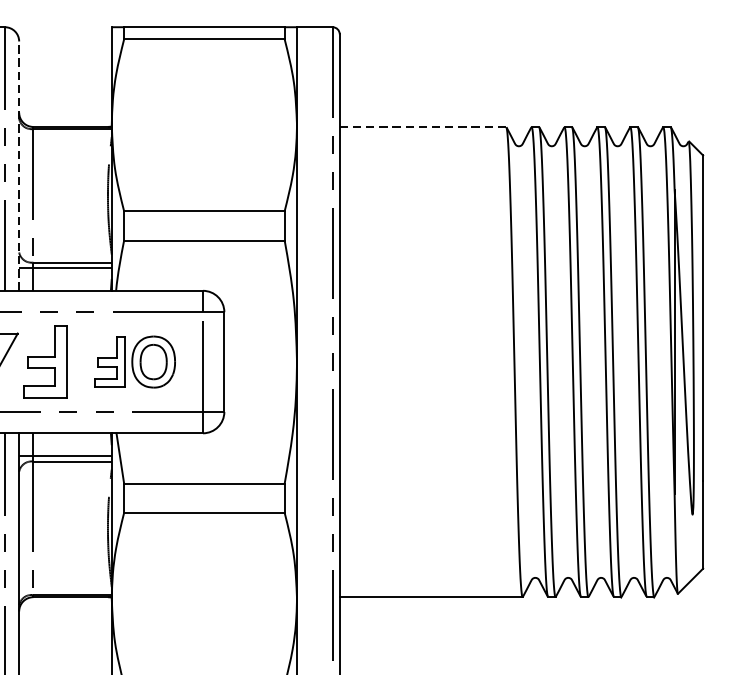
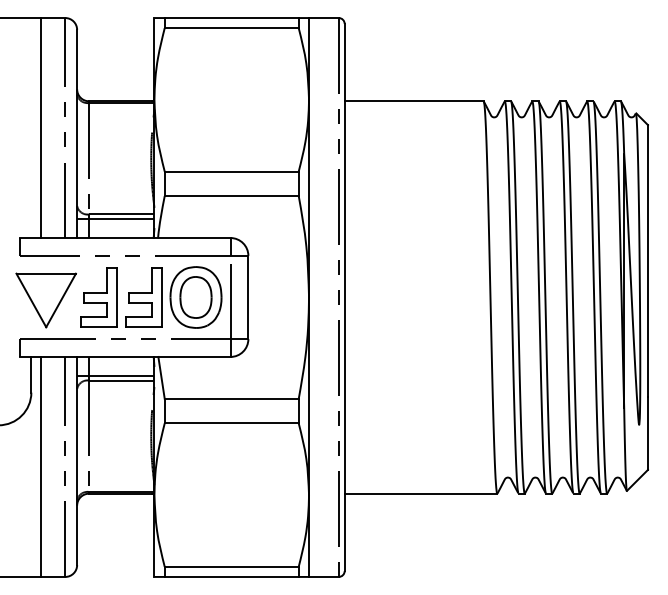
line: (422, 127) -> (413, 101), dashed -> solid
line: (19, 165) -> (77, 133), dashed -> solid
part: (134, 362) -> (173, 297), size x1.43

